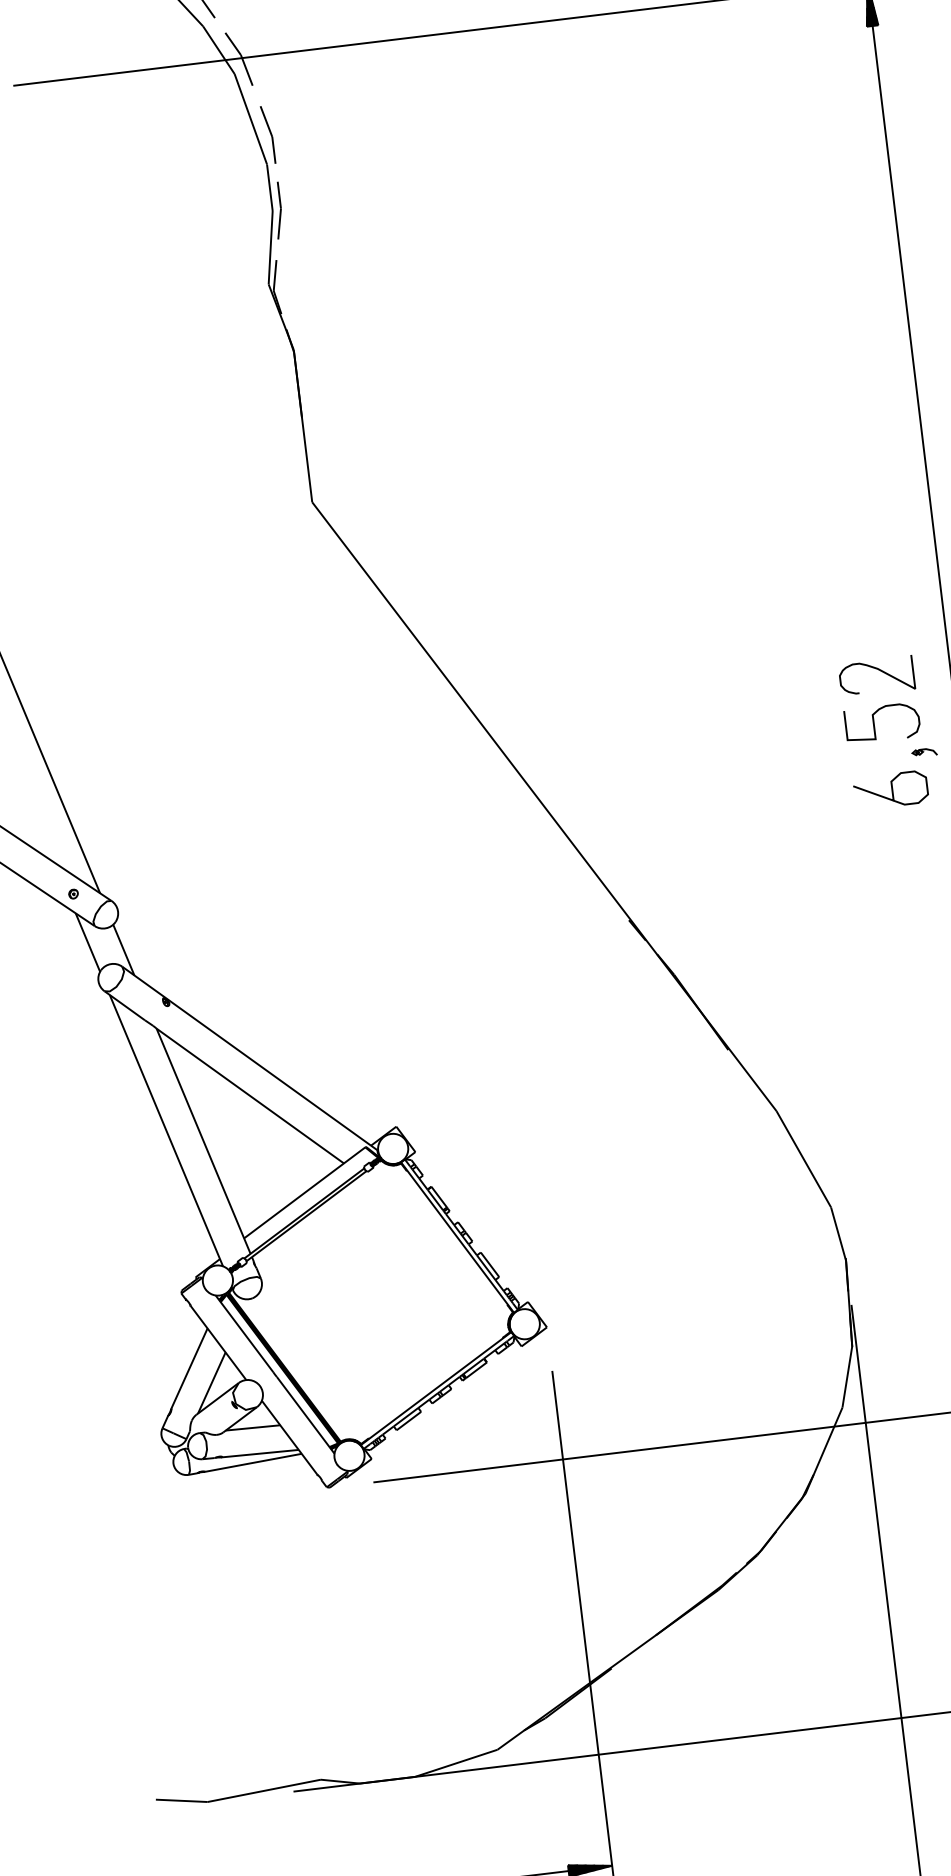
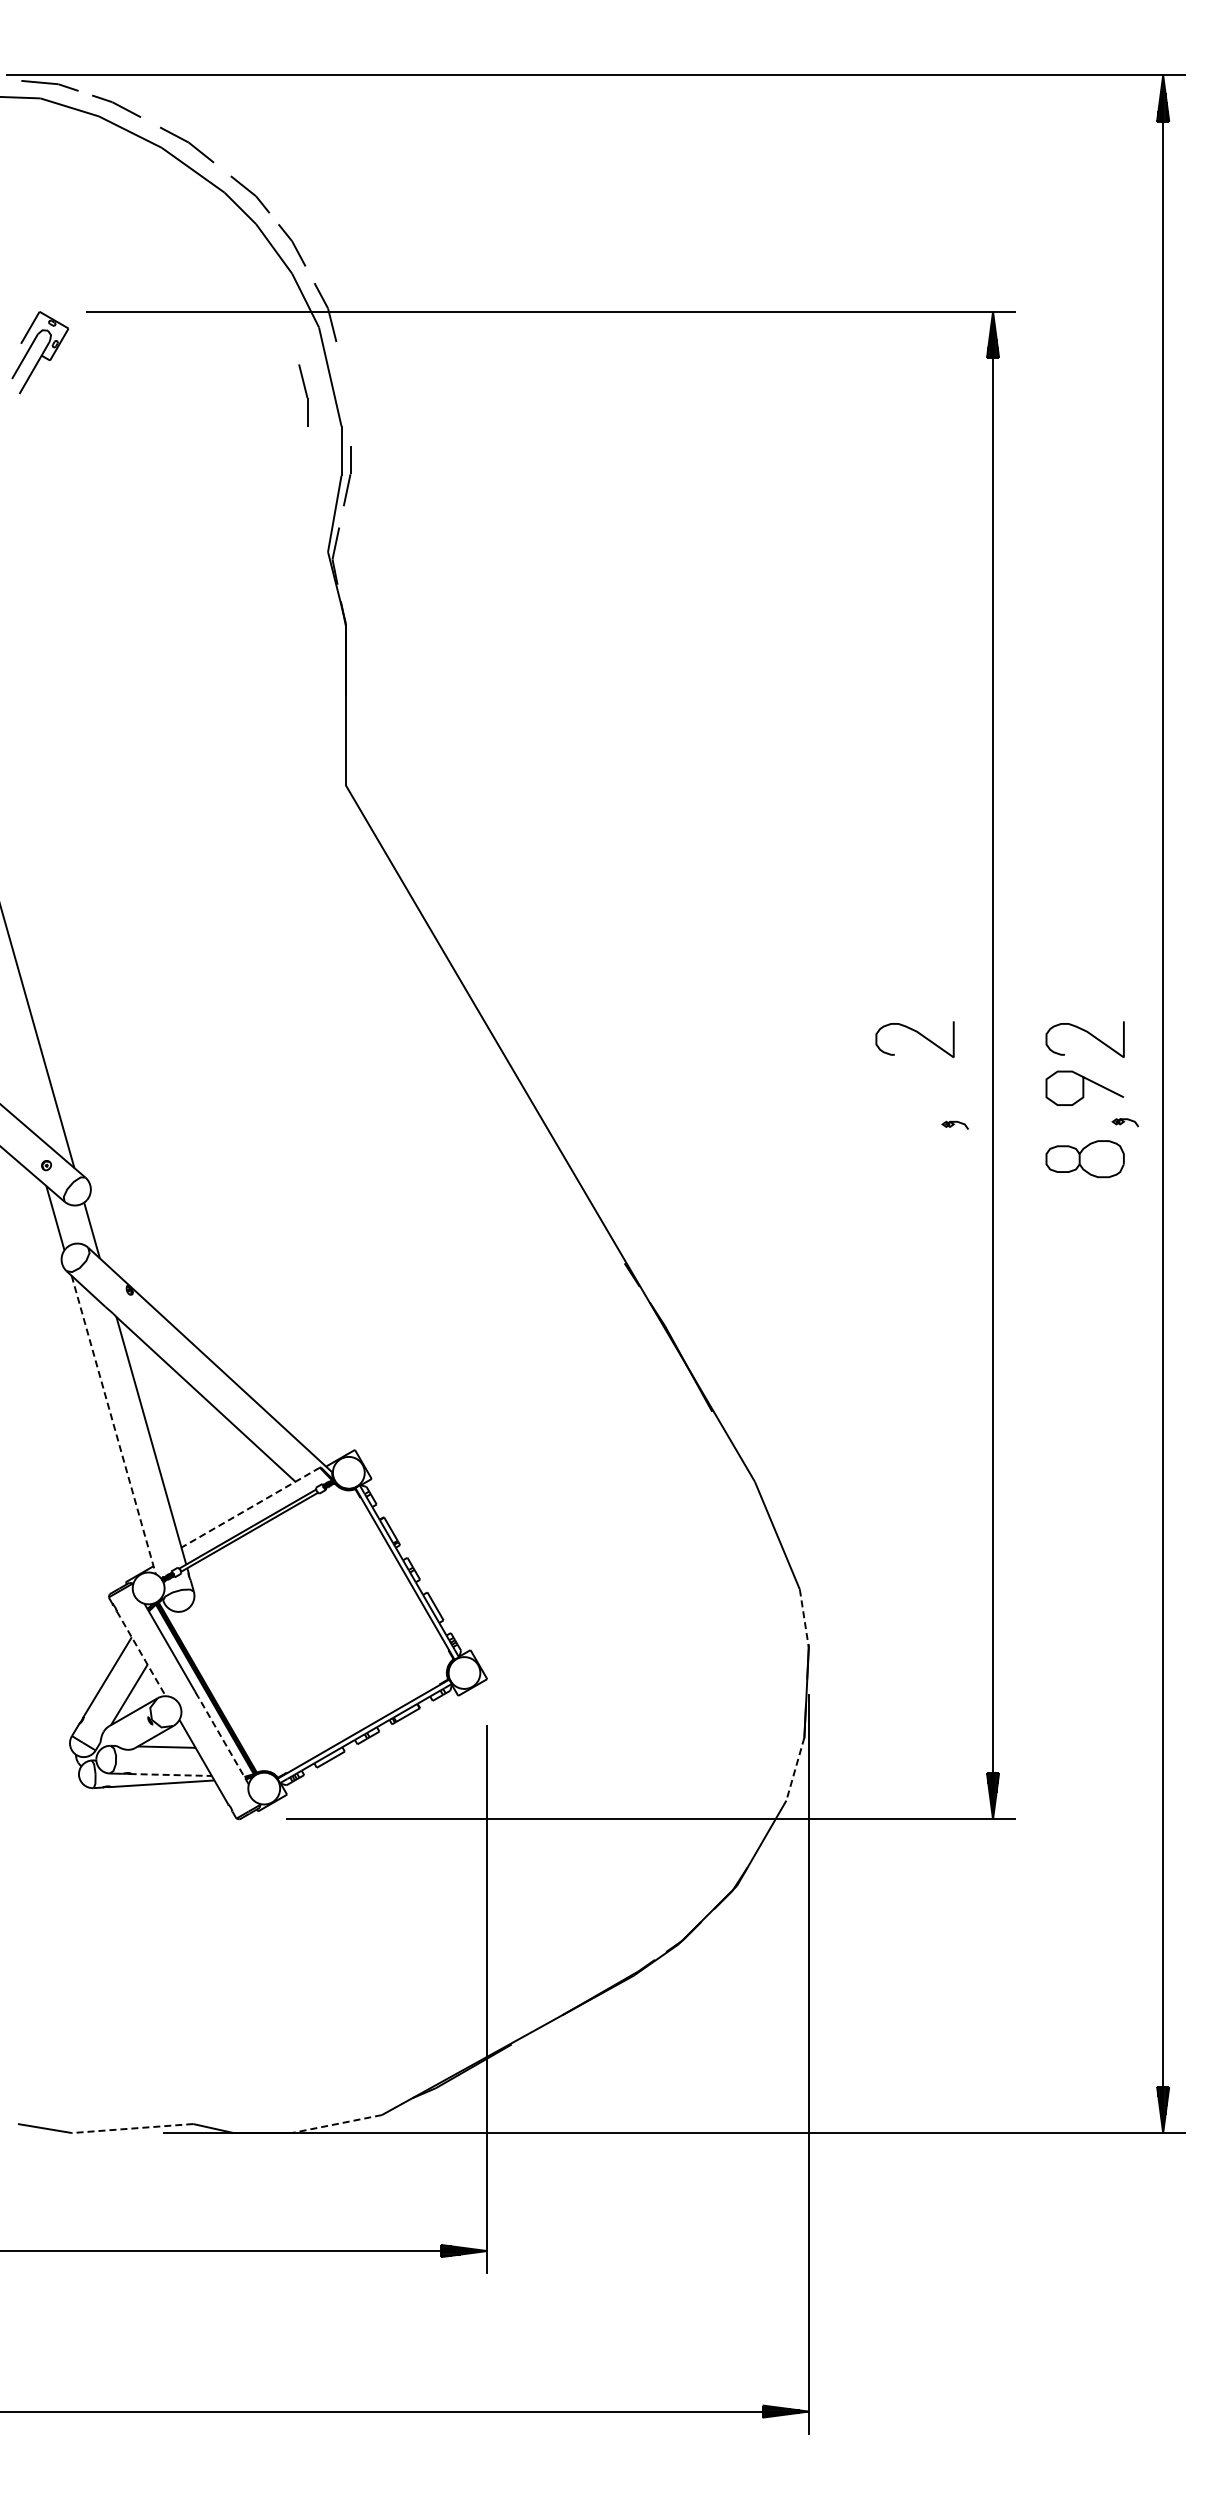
part: (268, 134) -> (303, 395), moved
curve: (874, 724) -> (906, 1089), removed
curve: (892, 790) -> (916, 1160), removed
line: (166, 1131) -> (113, 1425), solid -> dashed
line: (304, 1192) -> (250, 1507), solid -> dashed
line: (838, 1234) -> (804, 1618), solid -> dashed
line: (218, 1342) -> (141, 1653), solid -> dashed
line: (847, 1377) -> (795, 1769), solid -> dashed
line: (305, 1415) -> (223, 1740), solid -> dashed
line: (260, 1454) -> (171, 1775), solid -> dashed
line: (456, 1763) -> (337, 2124), solid -> dashed
line: (264, 1790) -> (132, 2128), solid -> dashed

